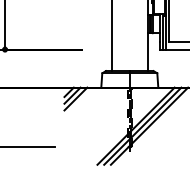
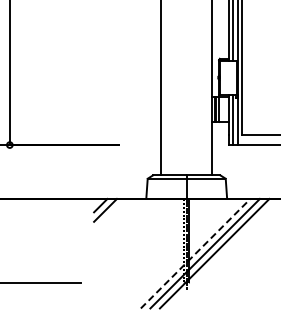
line: (76, 98) -> (110, 214), removed
line: (135, 126) -> (195, 253), solid -> dashed

